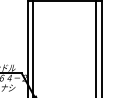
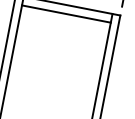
line: (64, 7) -> (65, 13), added

